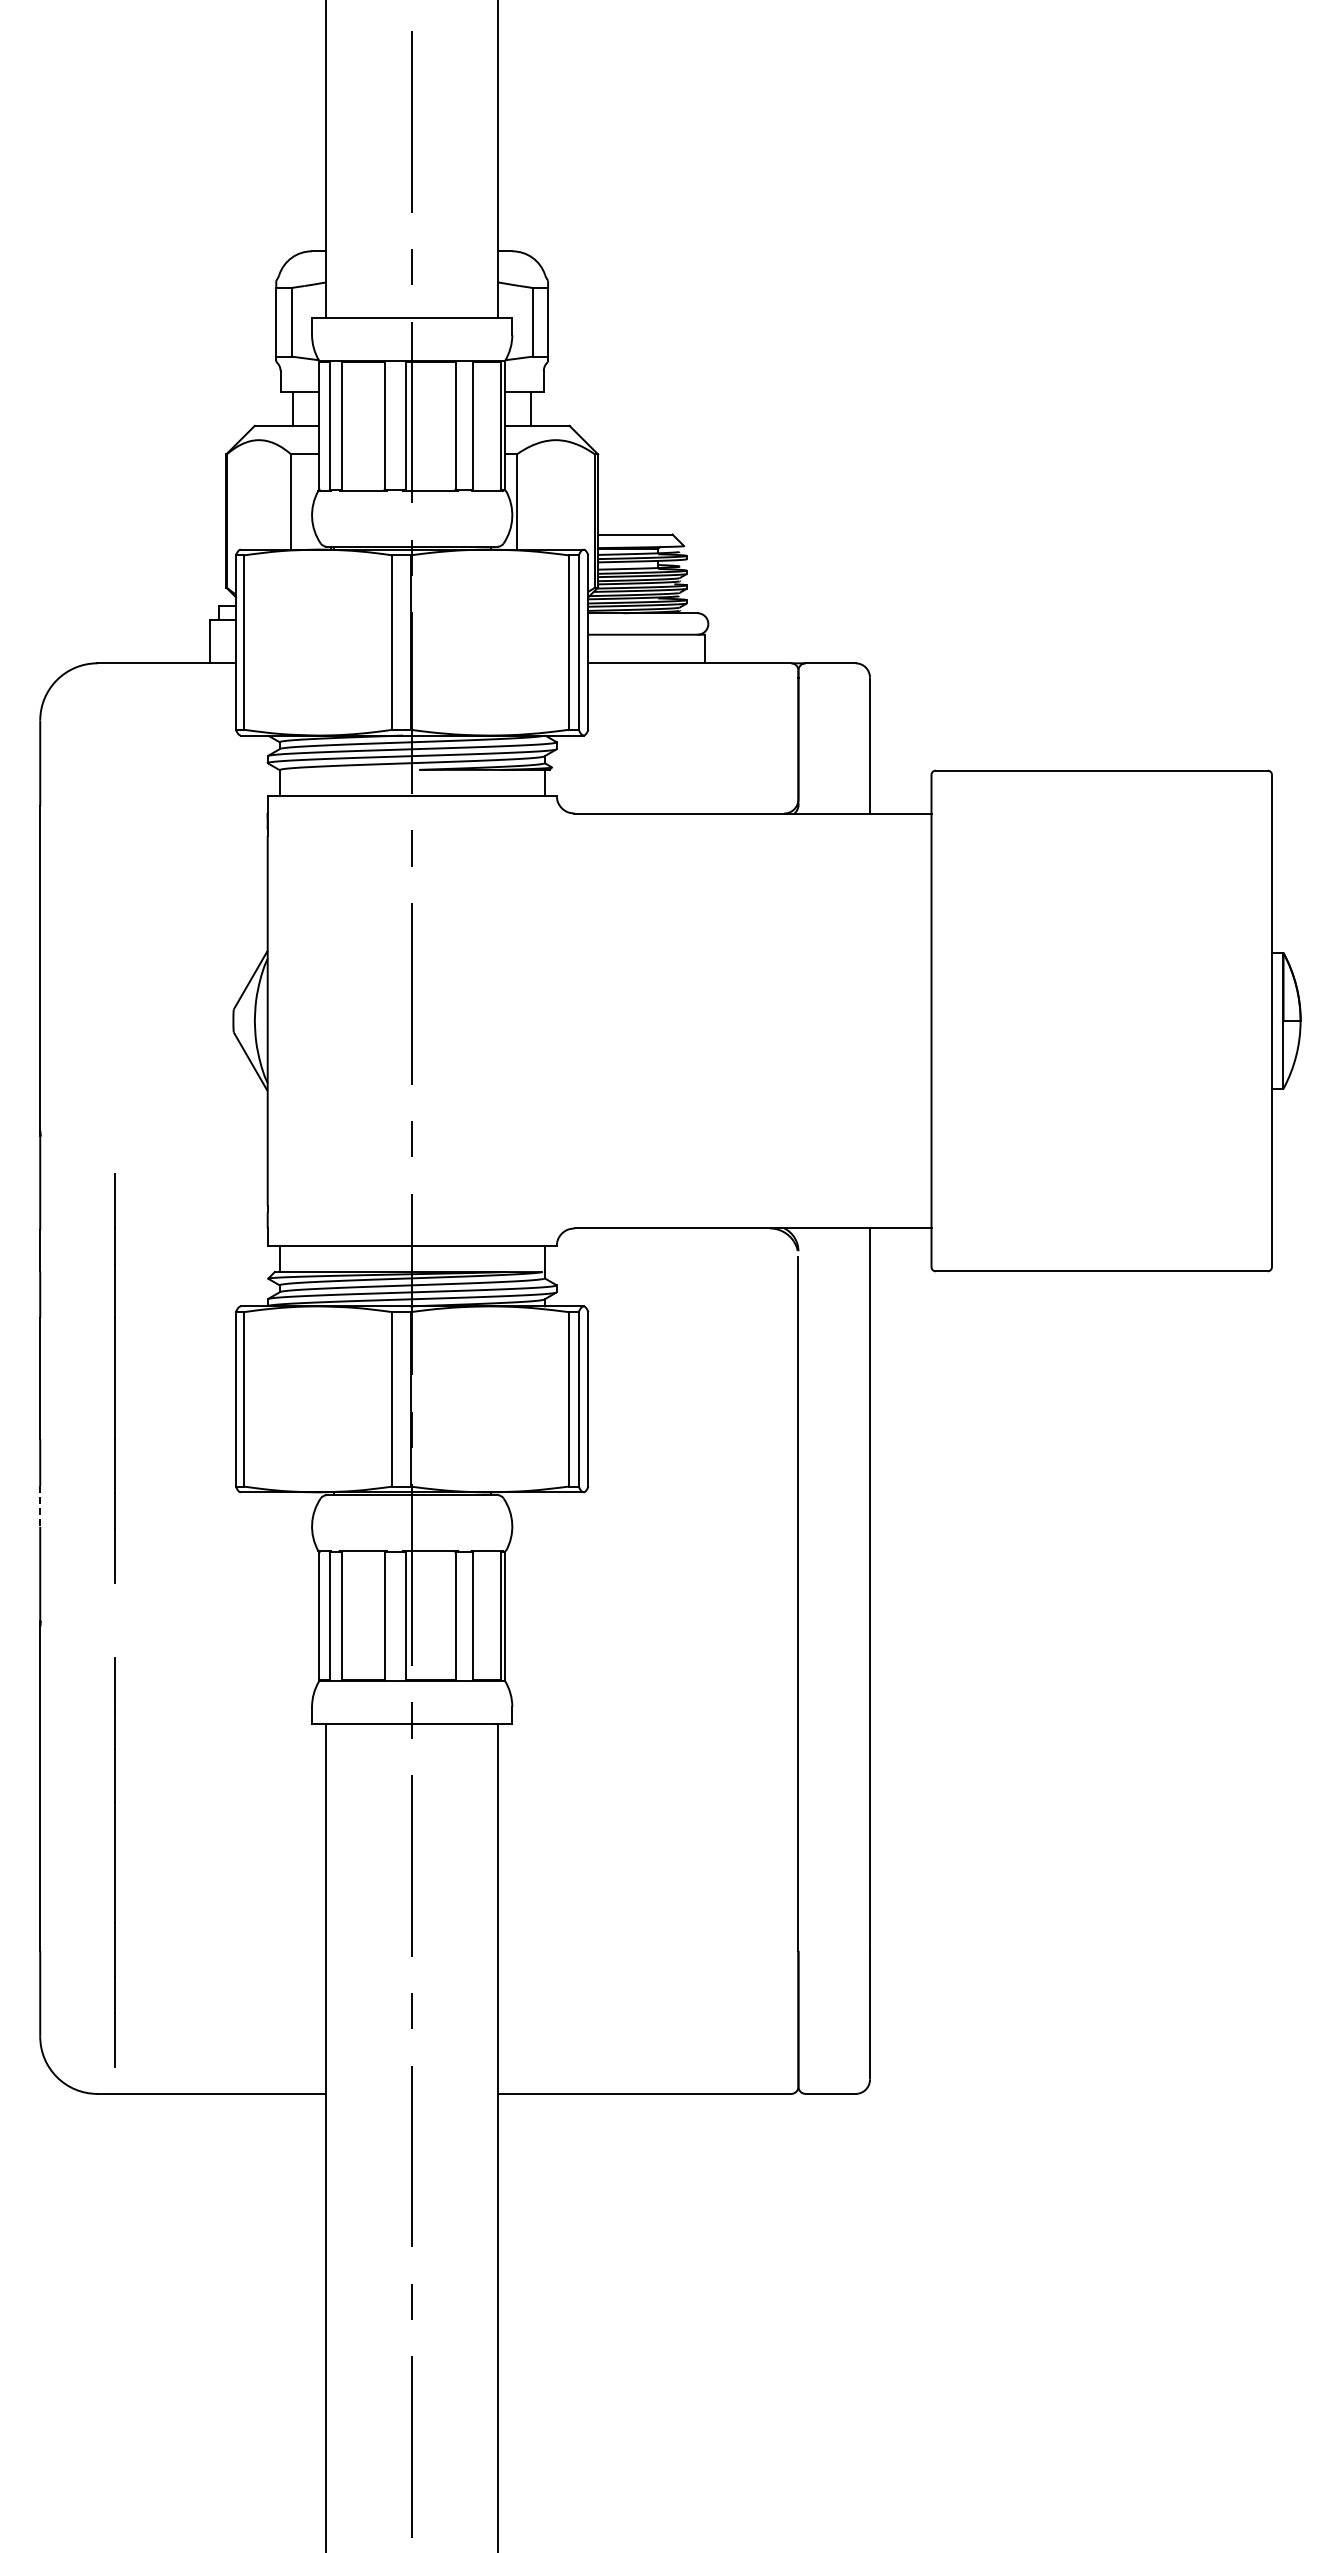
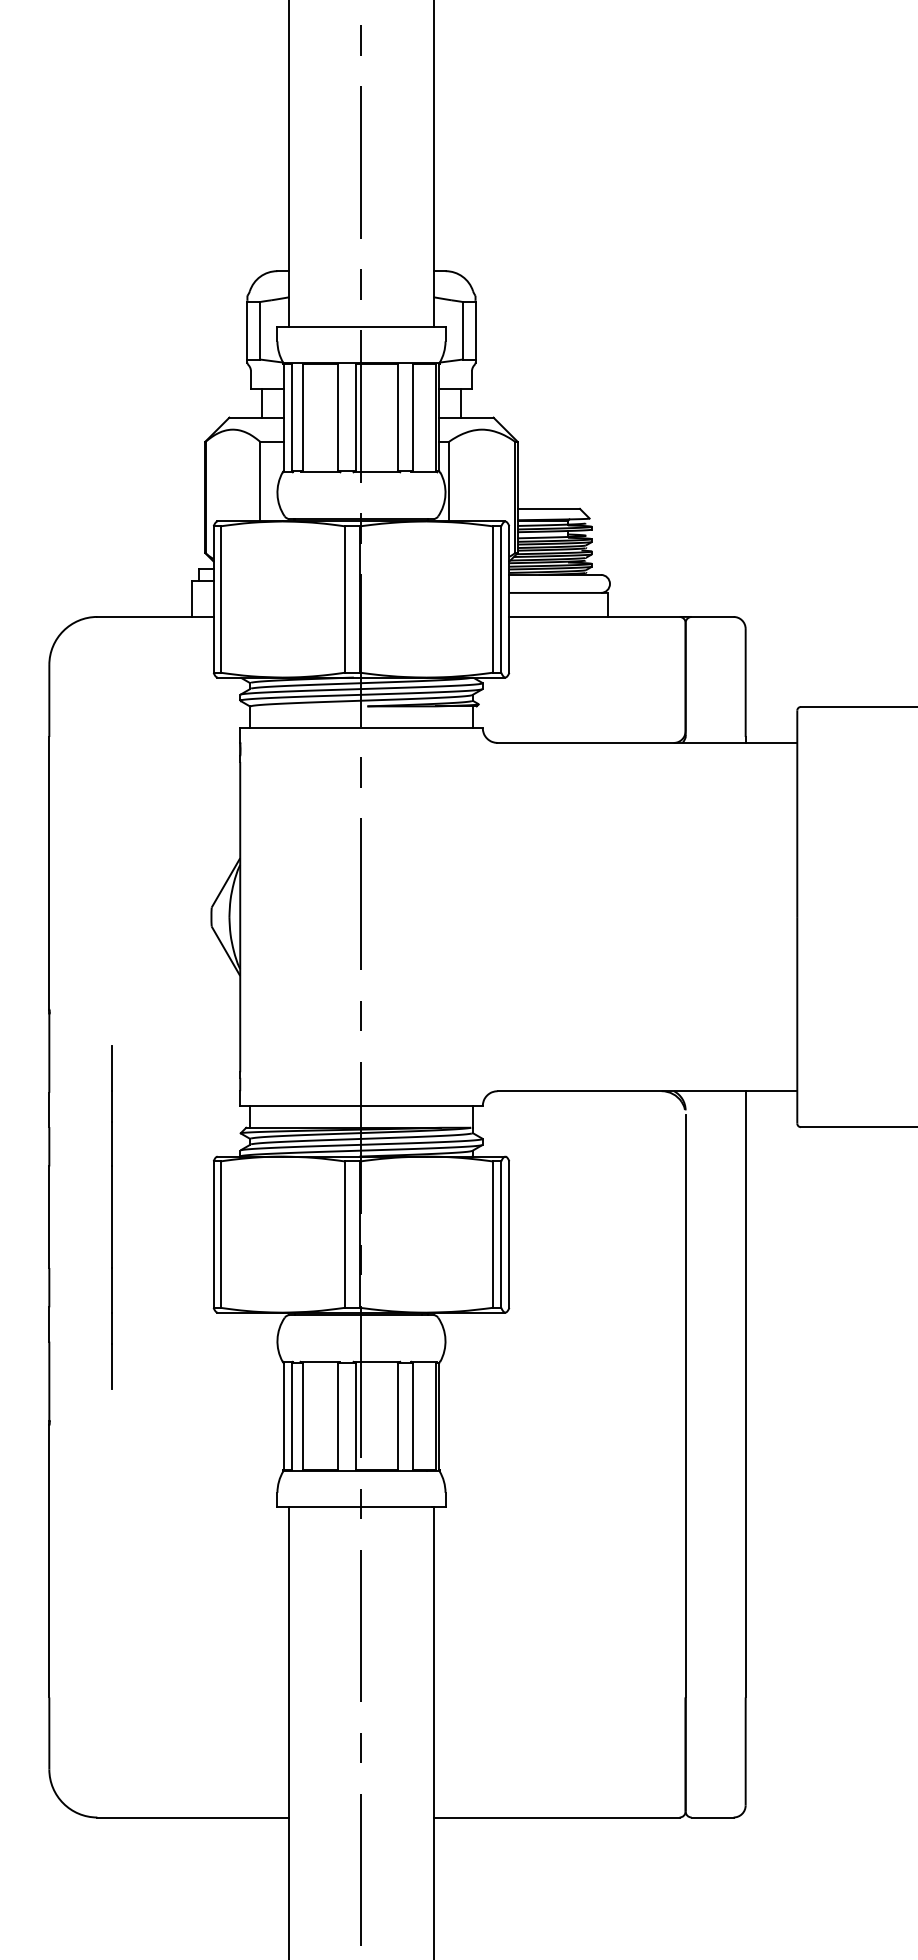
line: (40, 1506) -> (49, 1324), dashed -> solid
line: (114, 1862) -> (111, 1623), removed

